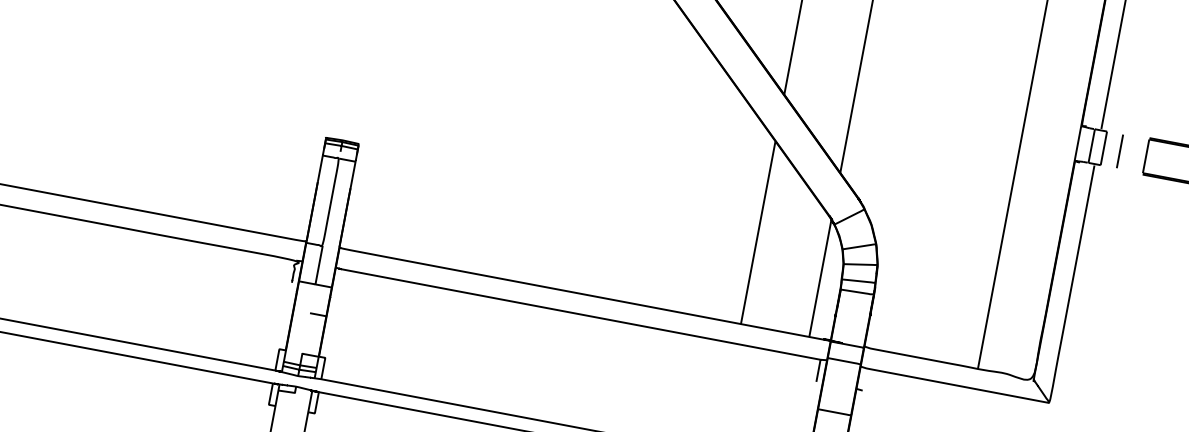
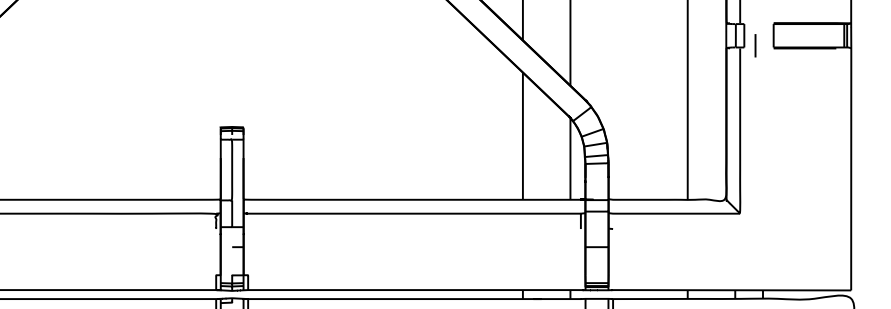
line: (1120, 151) -> (755, 45), moved

